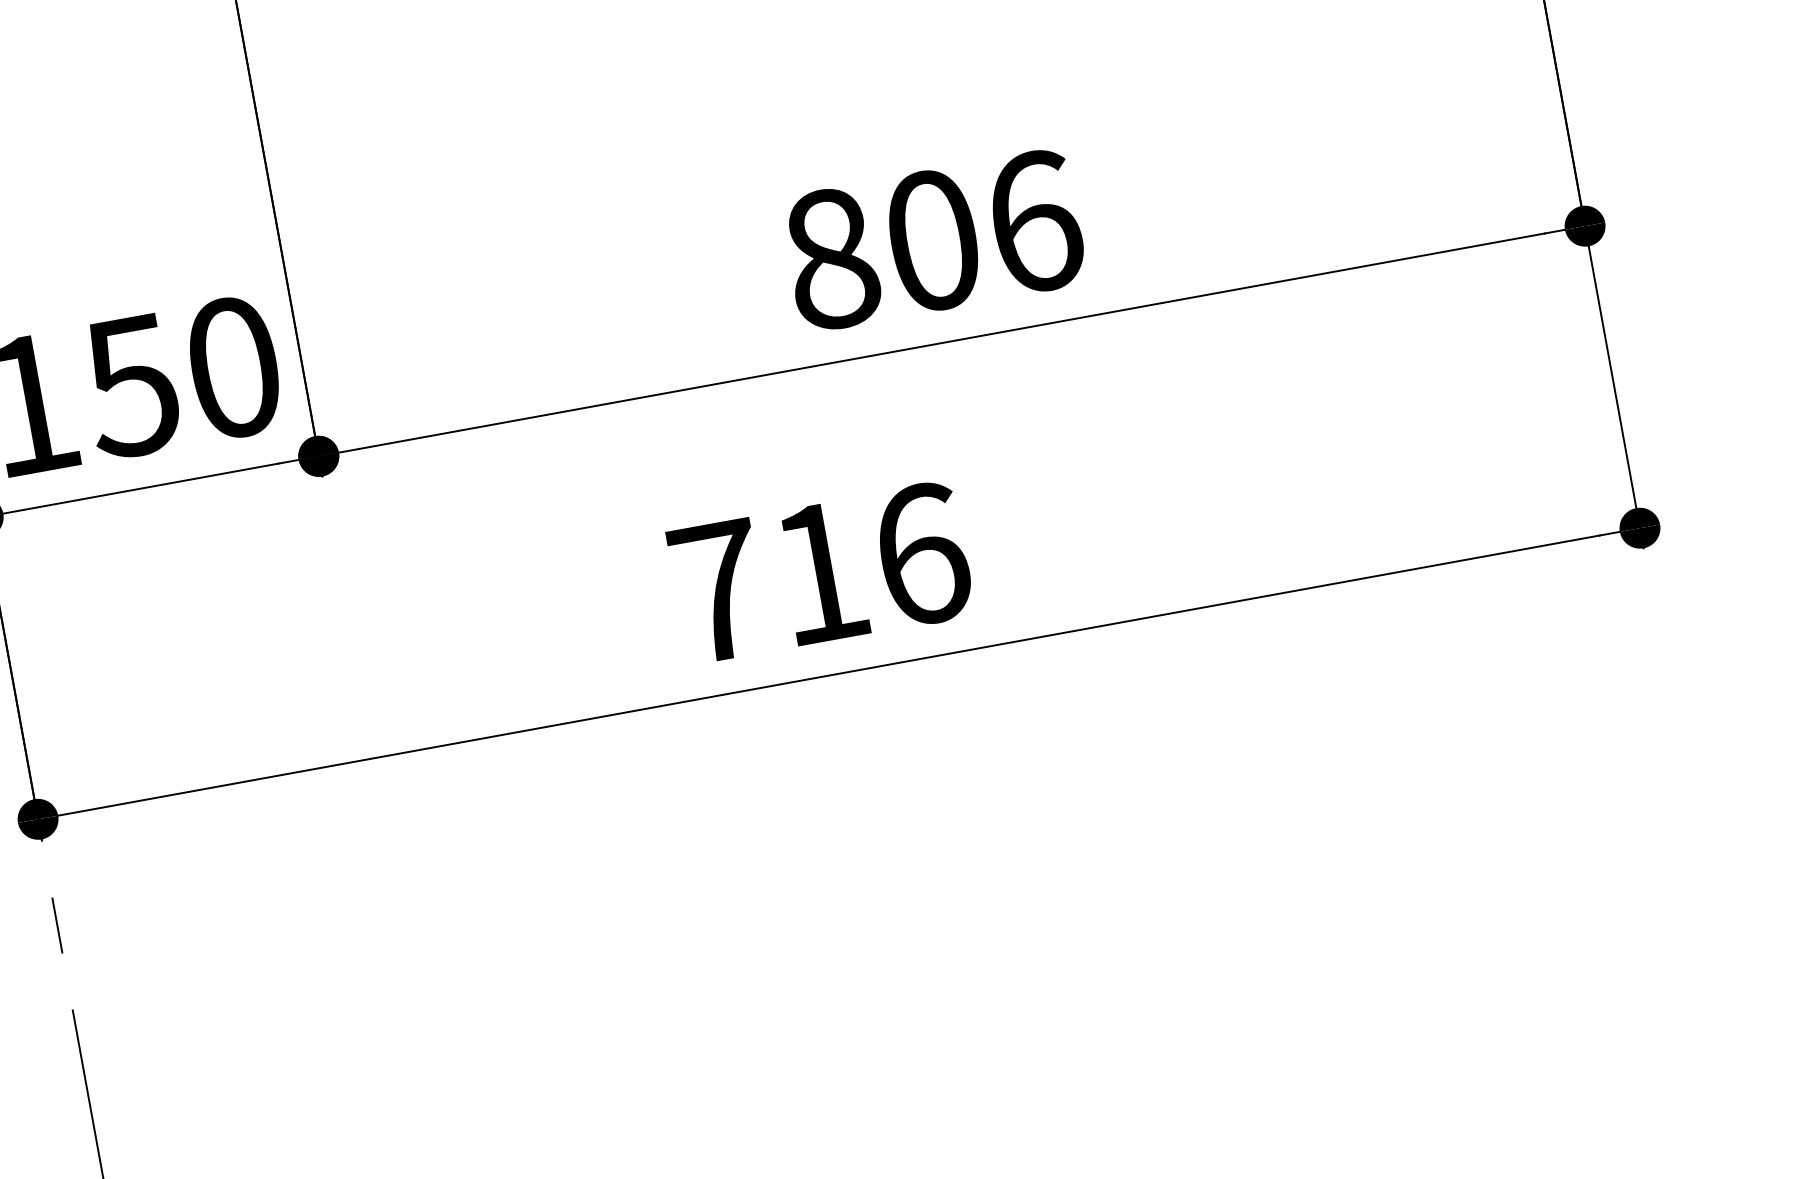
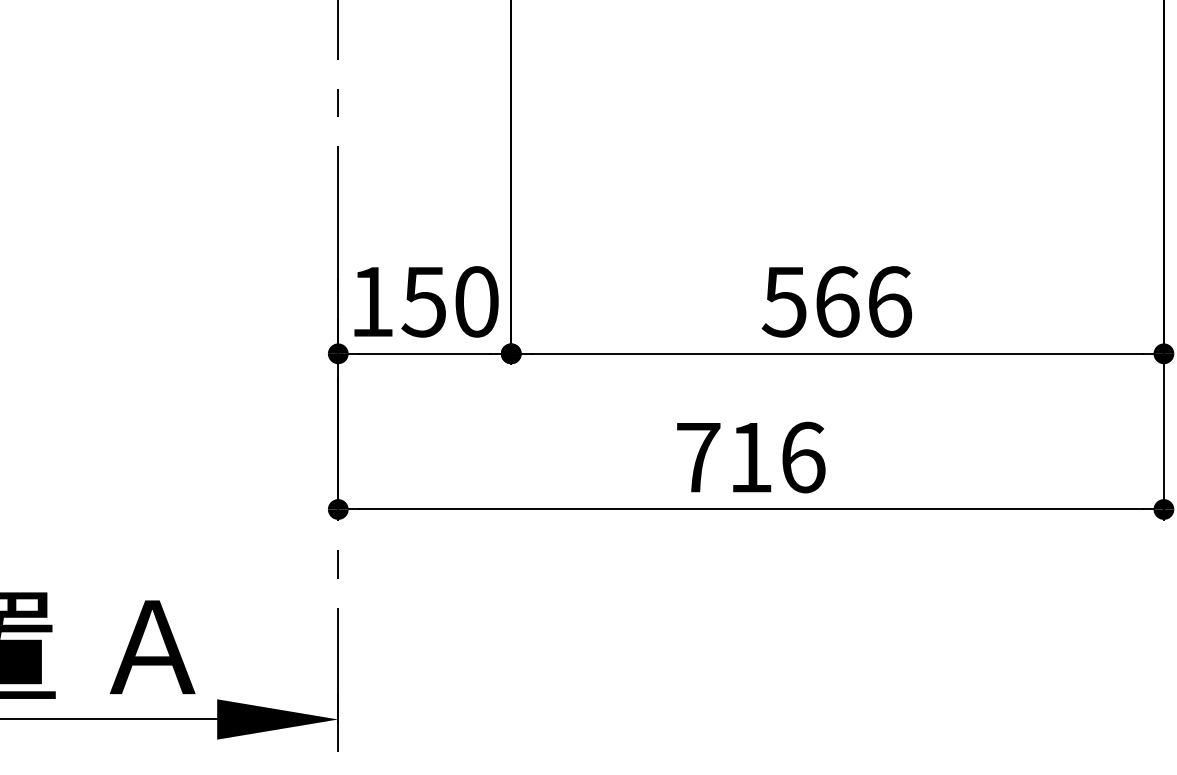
text: (880, 249) -> (810, 301), 806 -> 566

